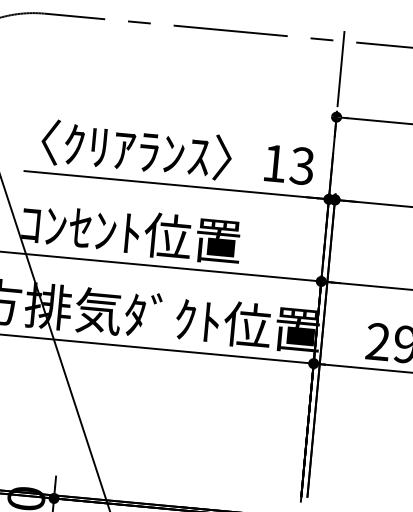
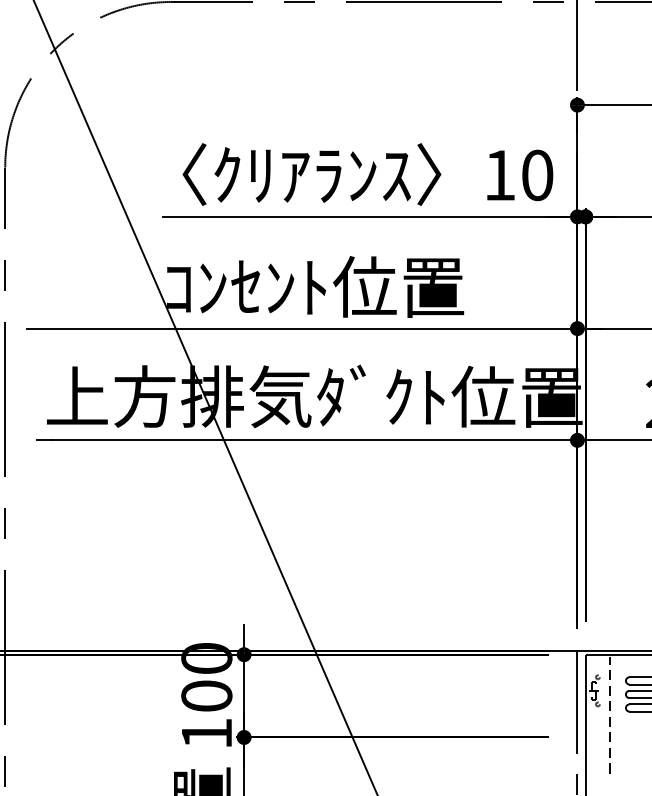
text: (302, 166) -> (537, 175), 13 -> 10

